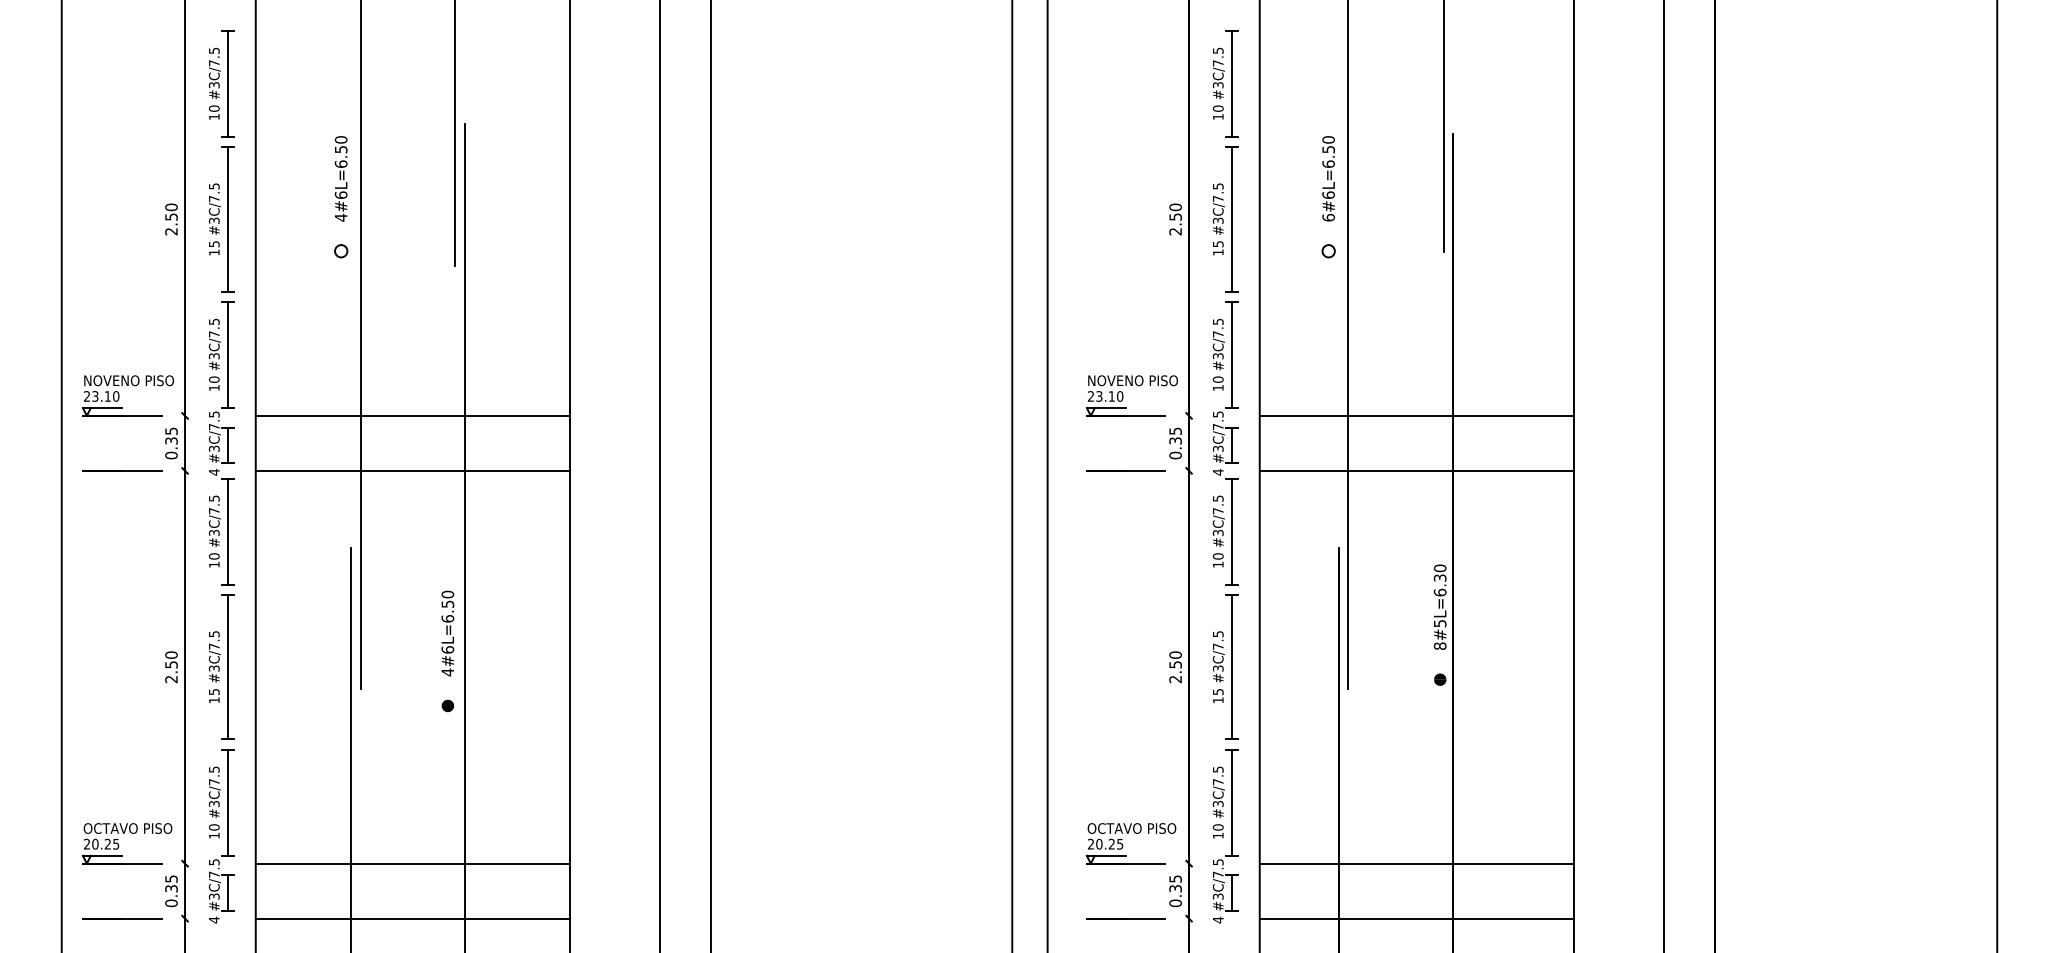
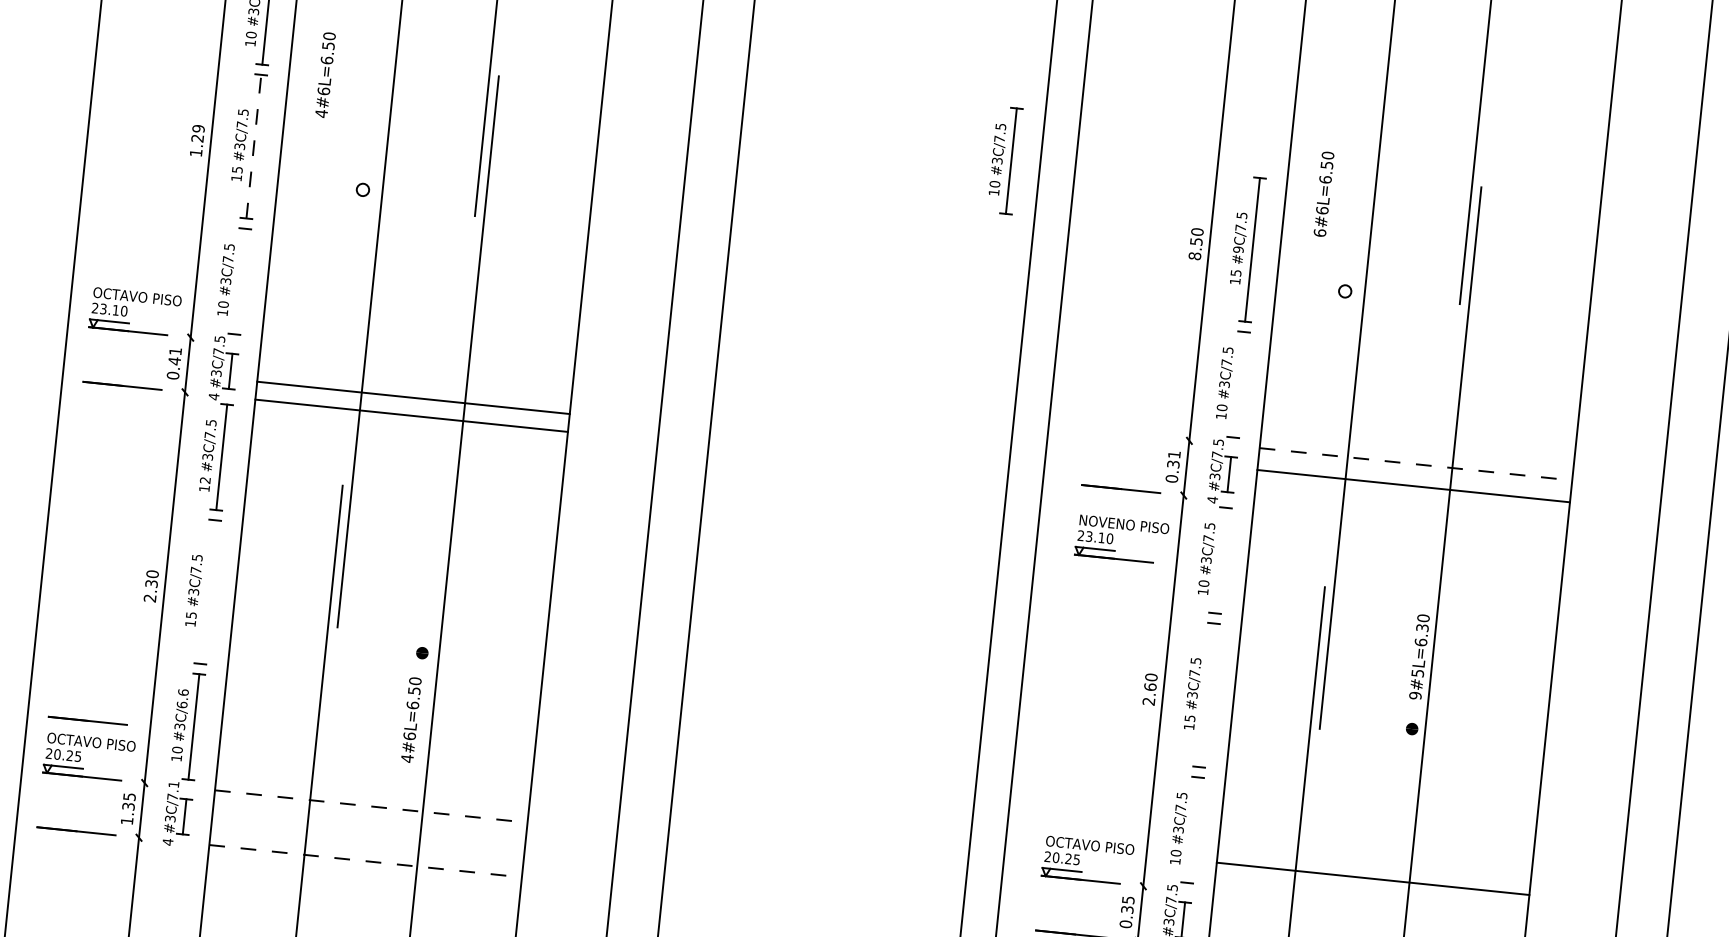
part: (1225, 83) -> (1004, 159), moved
text: (340, 178) -> (324, 74), moved
text: (1328, 178) -> (1323, 193), moved
line: (228, 218) -> (254, 145), solid -> dashed
text: (171, 219) -> (197, 140), 2.50 -> 1.29
text: (1218, 220) -> (1238, 249), #3C/7.5 -> #9C/7.5
text: (1175, 231) -> (1194, 256), 2.50 -> 8.50
line: (228, 355) -> (240, 282), removed
line: (1232, 355) -> (1238, 385), removed
text: (128, 380) -> (138, 296), NOVENO PISO -> OCTAVO PISO
part: (1123, 395) -> (1113, 538), moved
line: (412, 415) -> (413, 397), moved
line: (1417, 415) -> (1416, 463), solid -> dashed
text: (1175, 430) -> (1174, 453), 0.35 -> 0.31
text: (171, 435) -> (175, 355), 0.35 -> 0.41
line: (1416, 470) -> (1413, 485), moved
line: (1232, 531) -> (1220, 560), removed
text: (214, 556) -> (205, 480), 10 -> 12
text: (447, 633) -> (411, 719), moved
text: (1440, 645) -> (1415, 695), 8#5L=6.30 -> 9#5L=6.30
text: (170, 664) -> (150, 583), 2.50 -> 2.30
text: (1175, 664) -> (1150, 686), 2.50 -> 2.60
line: (228, 667) -> (208, 592), removed
line: (1232, 667) -> (1206, 695), removed
text: (213, 775) -> (182, 698), #3C/7.5 -> #3C/6.6
line: (1232, 802) -> (1192, 829), removed
line: (122, 807) -> (88, 720), added
text: (214, 862) -> (174, 784), #3C/7.5 -> #3C/7.1
line: (413, 863) -> (371, 806), solid -> dashed
line: (1416, 863) -> (1372, 878), moved
text: (171, 903) -> (127, 821), 0.35 -> 1.35
line: (413, 918) -> (366, 861), solid -> dashed

